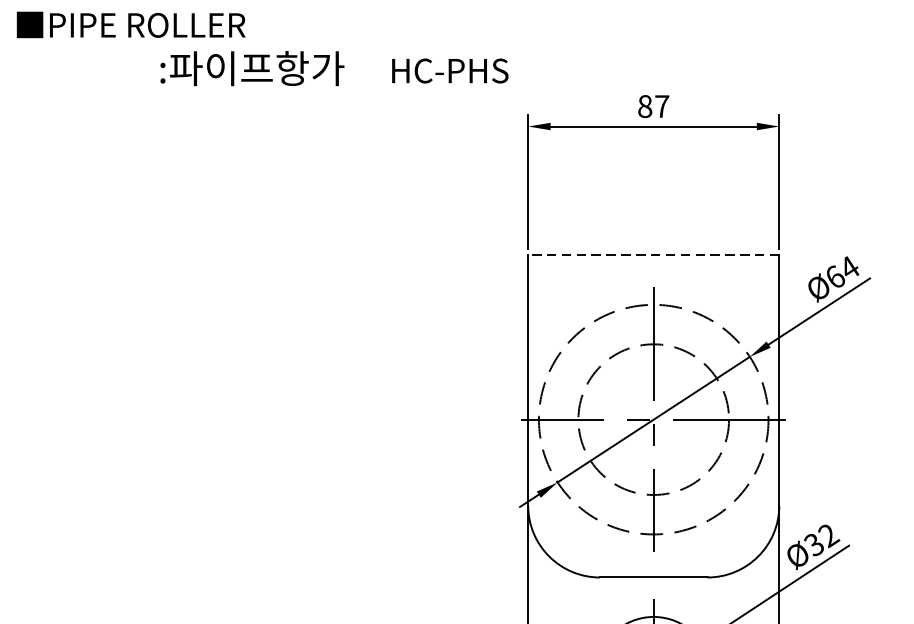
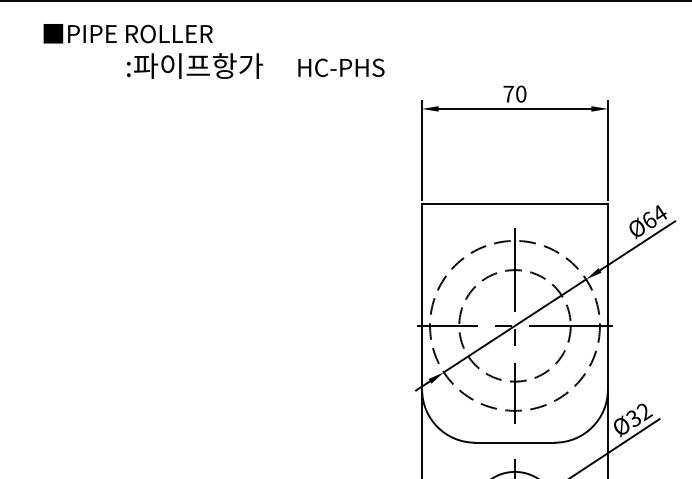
text: (334, 67) -> (255, 65), moved
text: (653, 105) -> (514, 93), 87 -> 70
line: (654, 254) -> (515, 203), dashed -> solid

